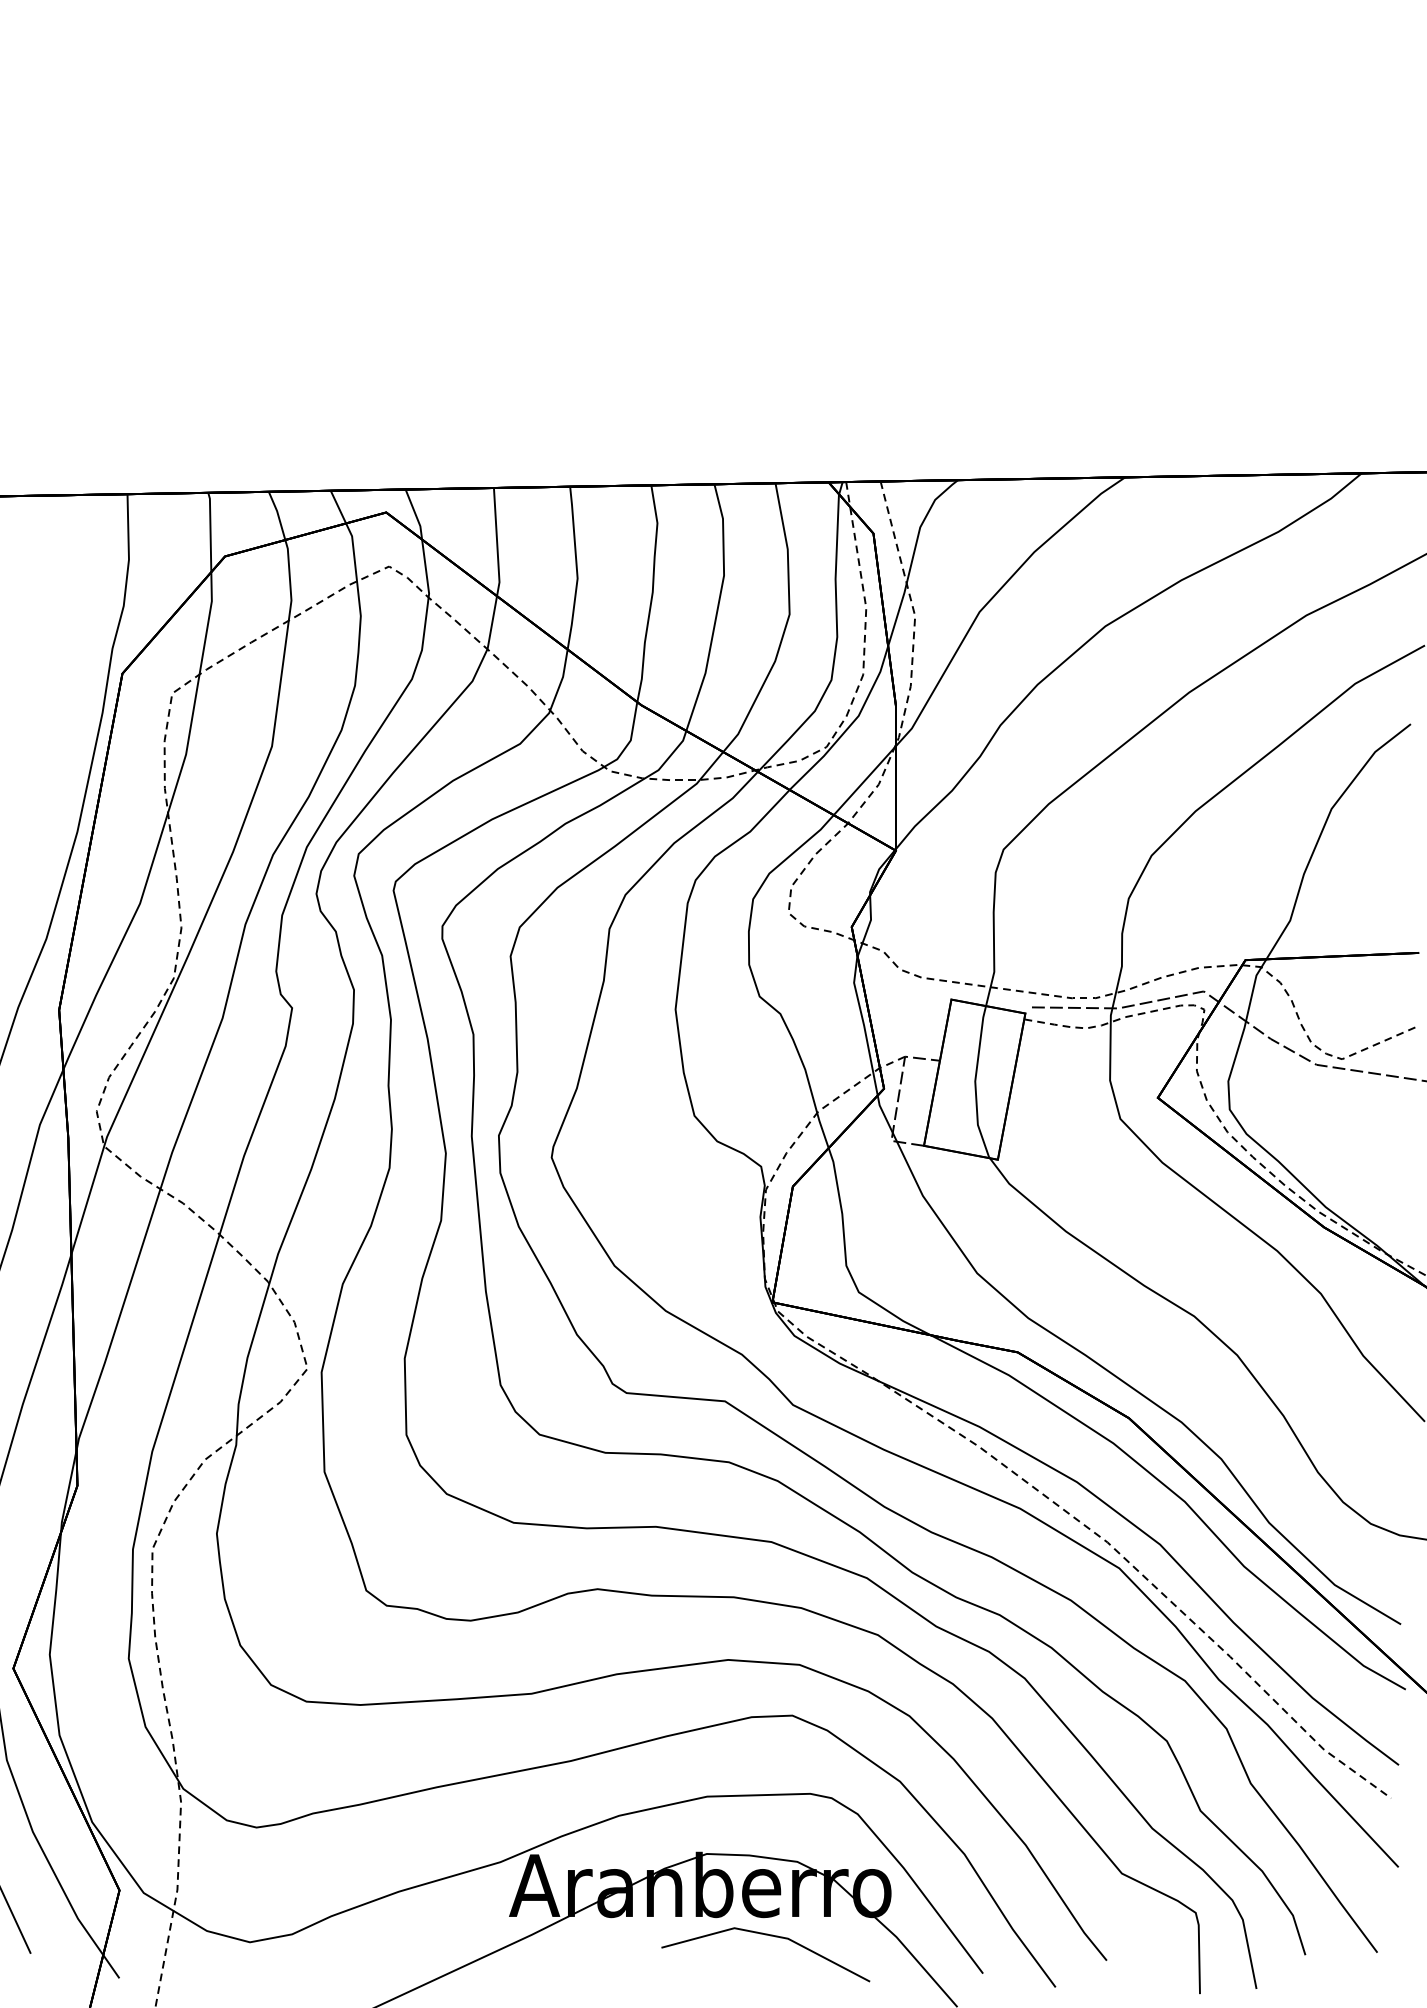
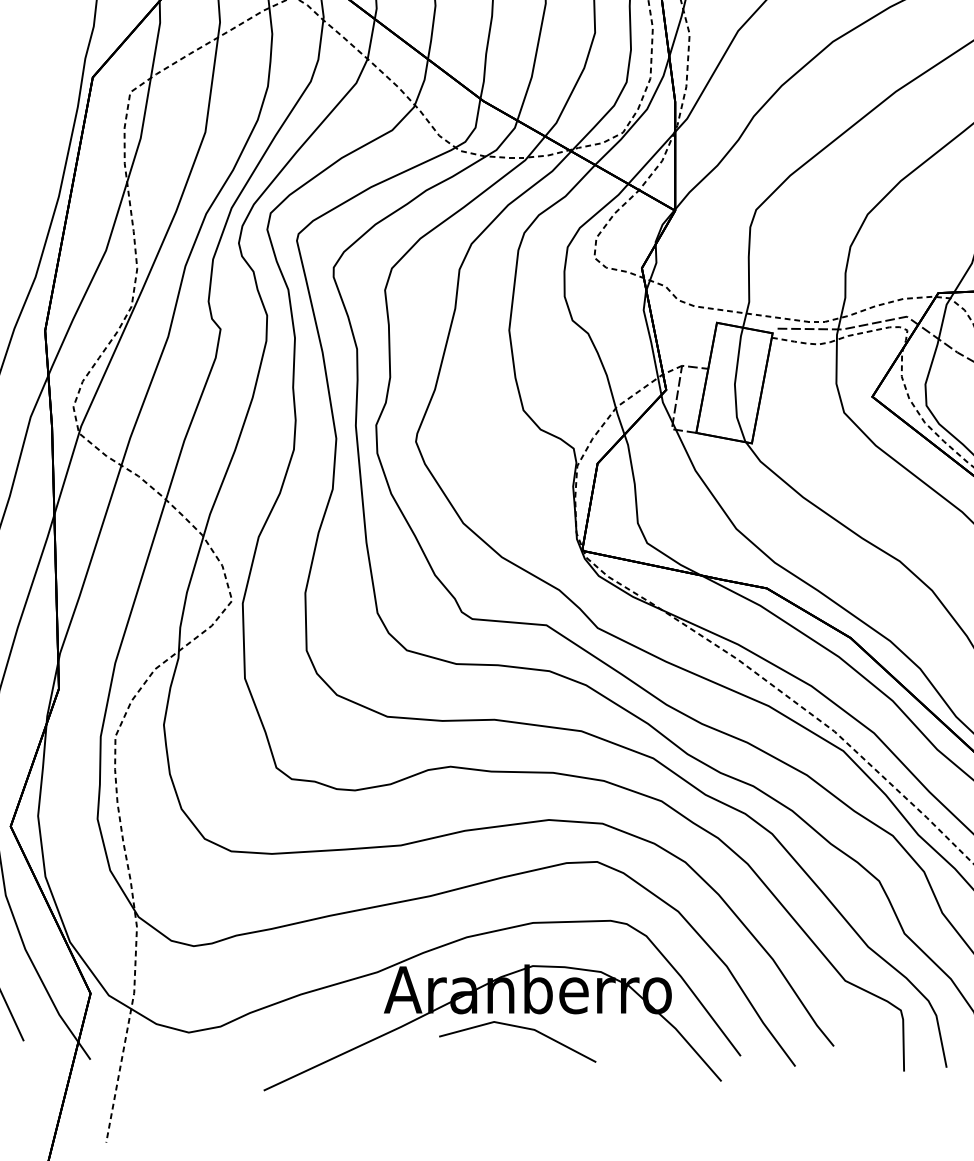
line: (770, 1936) -> (521, 1028), moved

